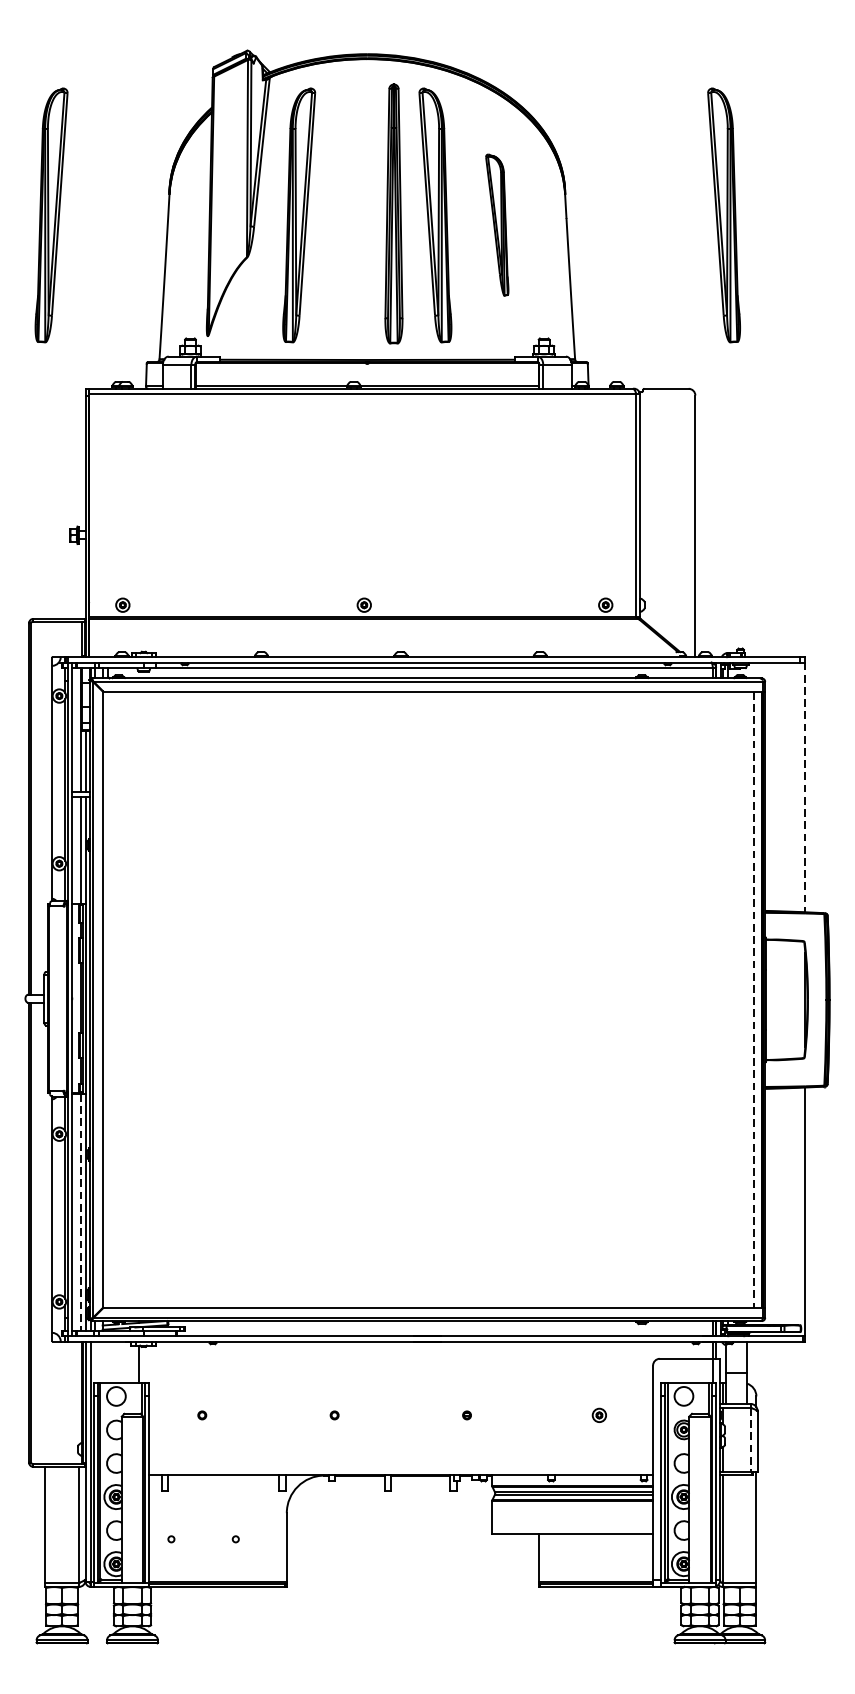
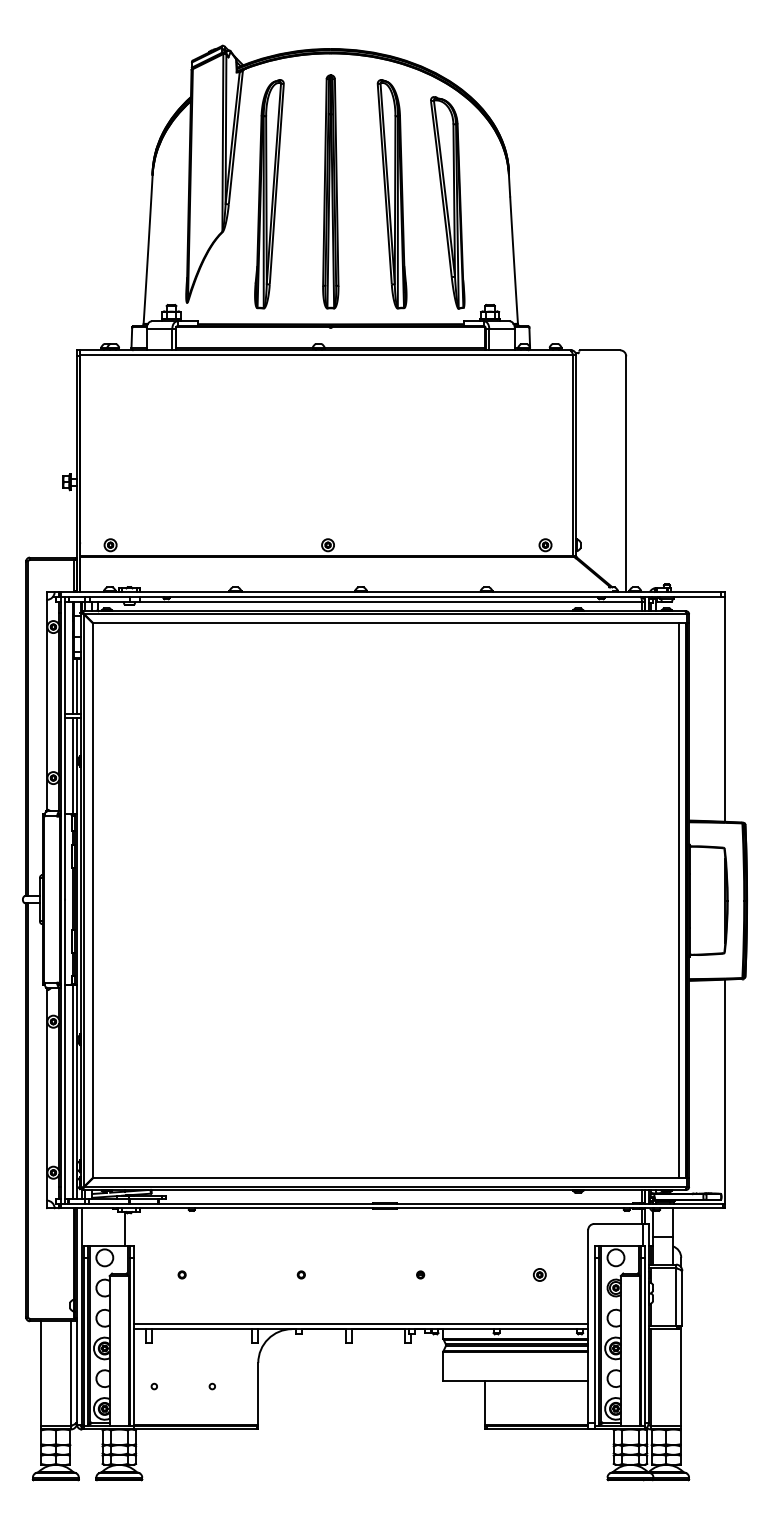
part: (393, 213) -> (330, 191), moved
part: (51, 215) -> (46, 194), removed
part: (723, 215) -> (651, 194), removed
part: (496, 224) -> (447, 202), size x1.67
line: (805, 787) -> (725, 709), dashed -> solid
line: (754, 1000) -> (679, 901), dashed -> solid
line: (80, 1212) -> (72, 1092), dashed -> solid
line: (751, 1439) -> (676, 1296), dashed -> solid
line: (400, 1469) -> (360, 1323), added

